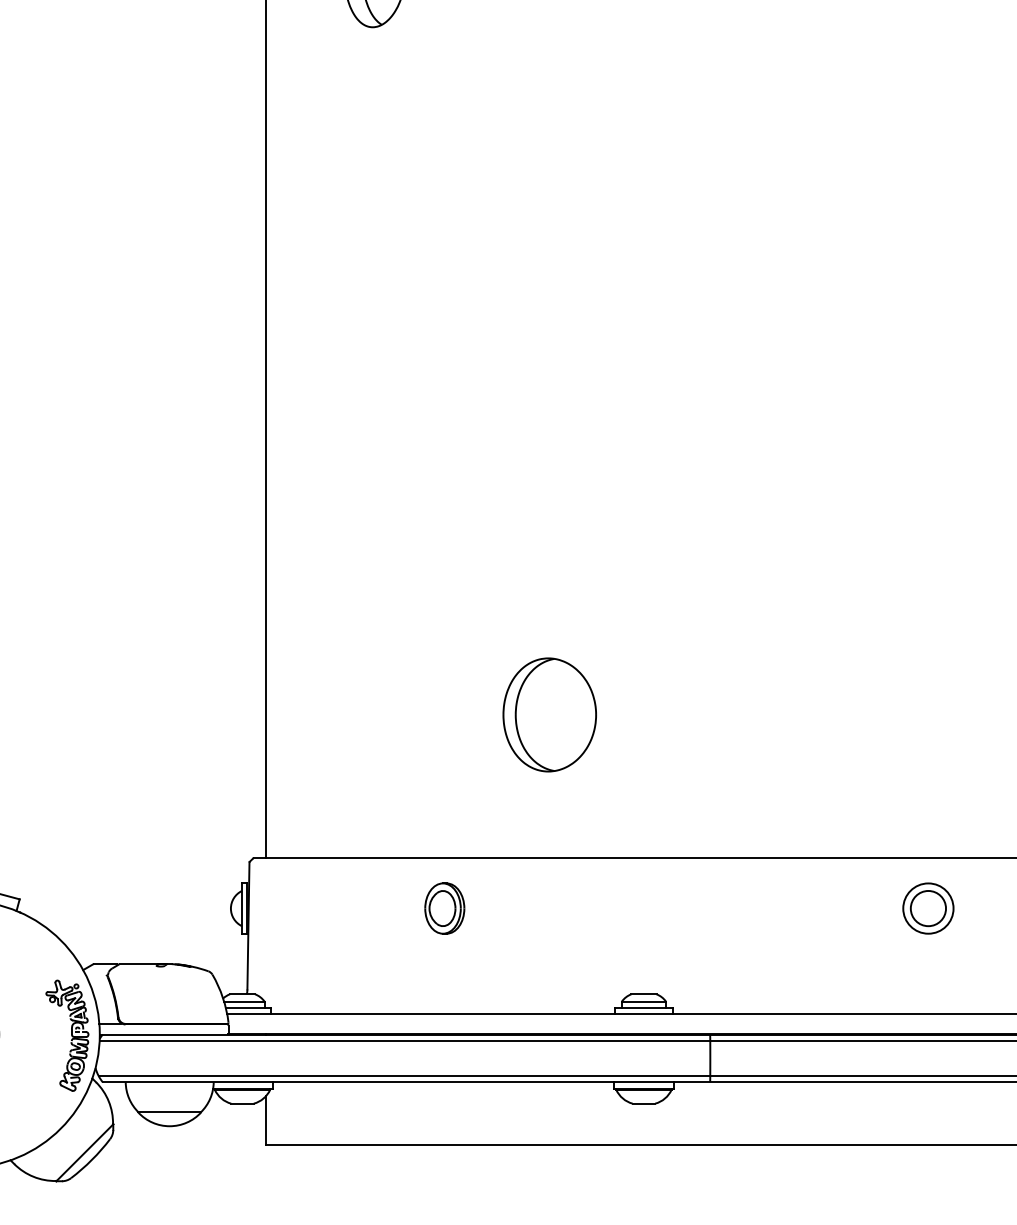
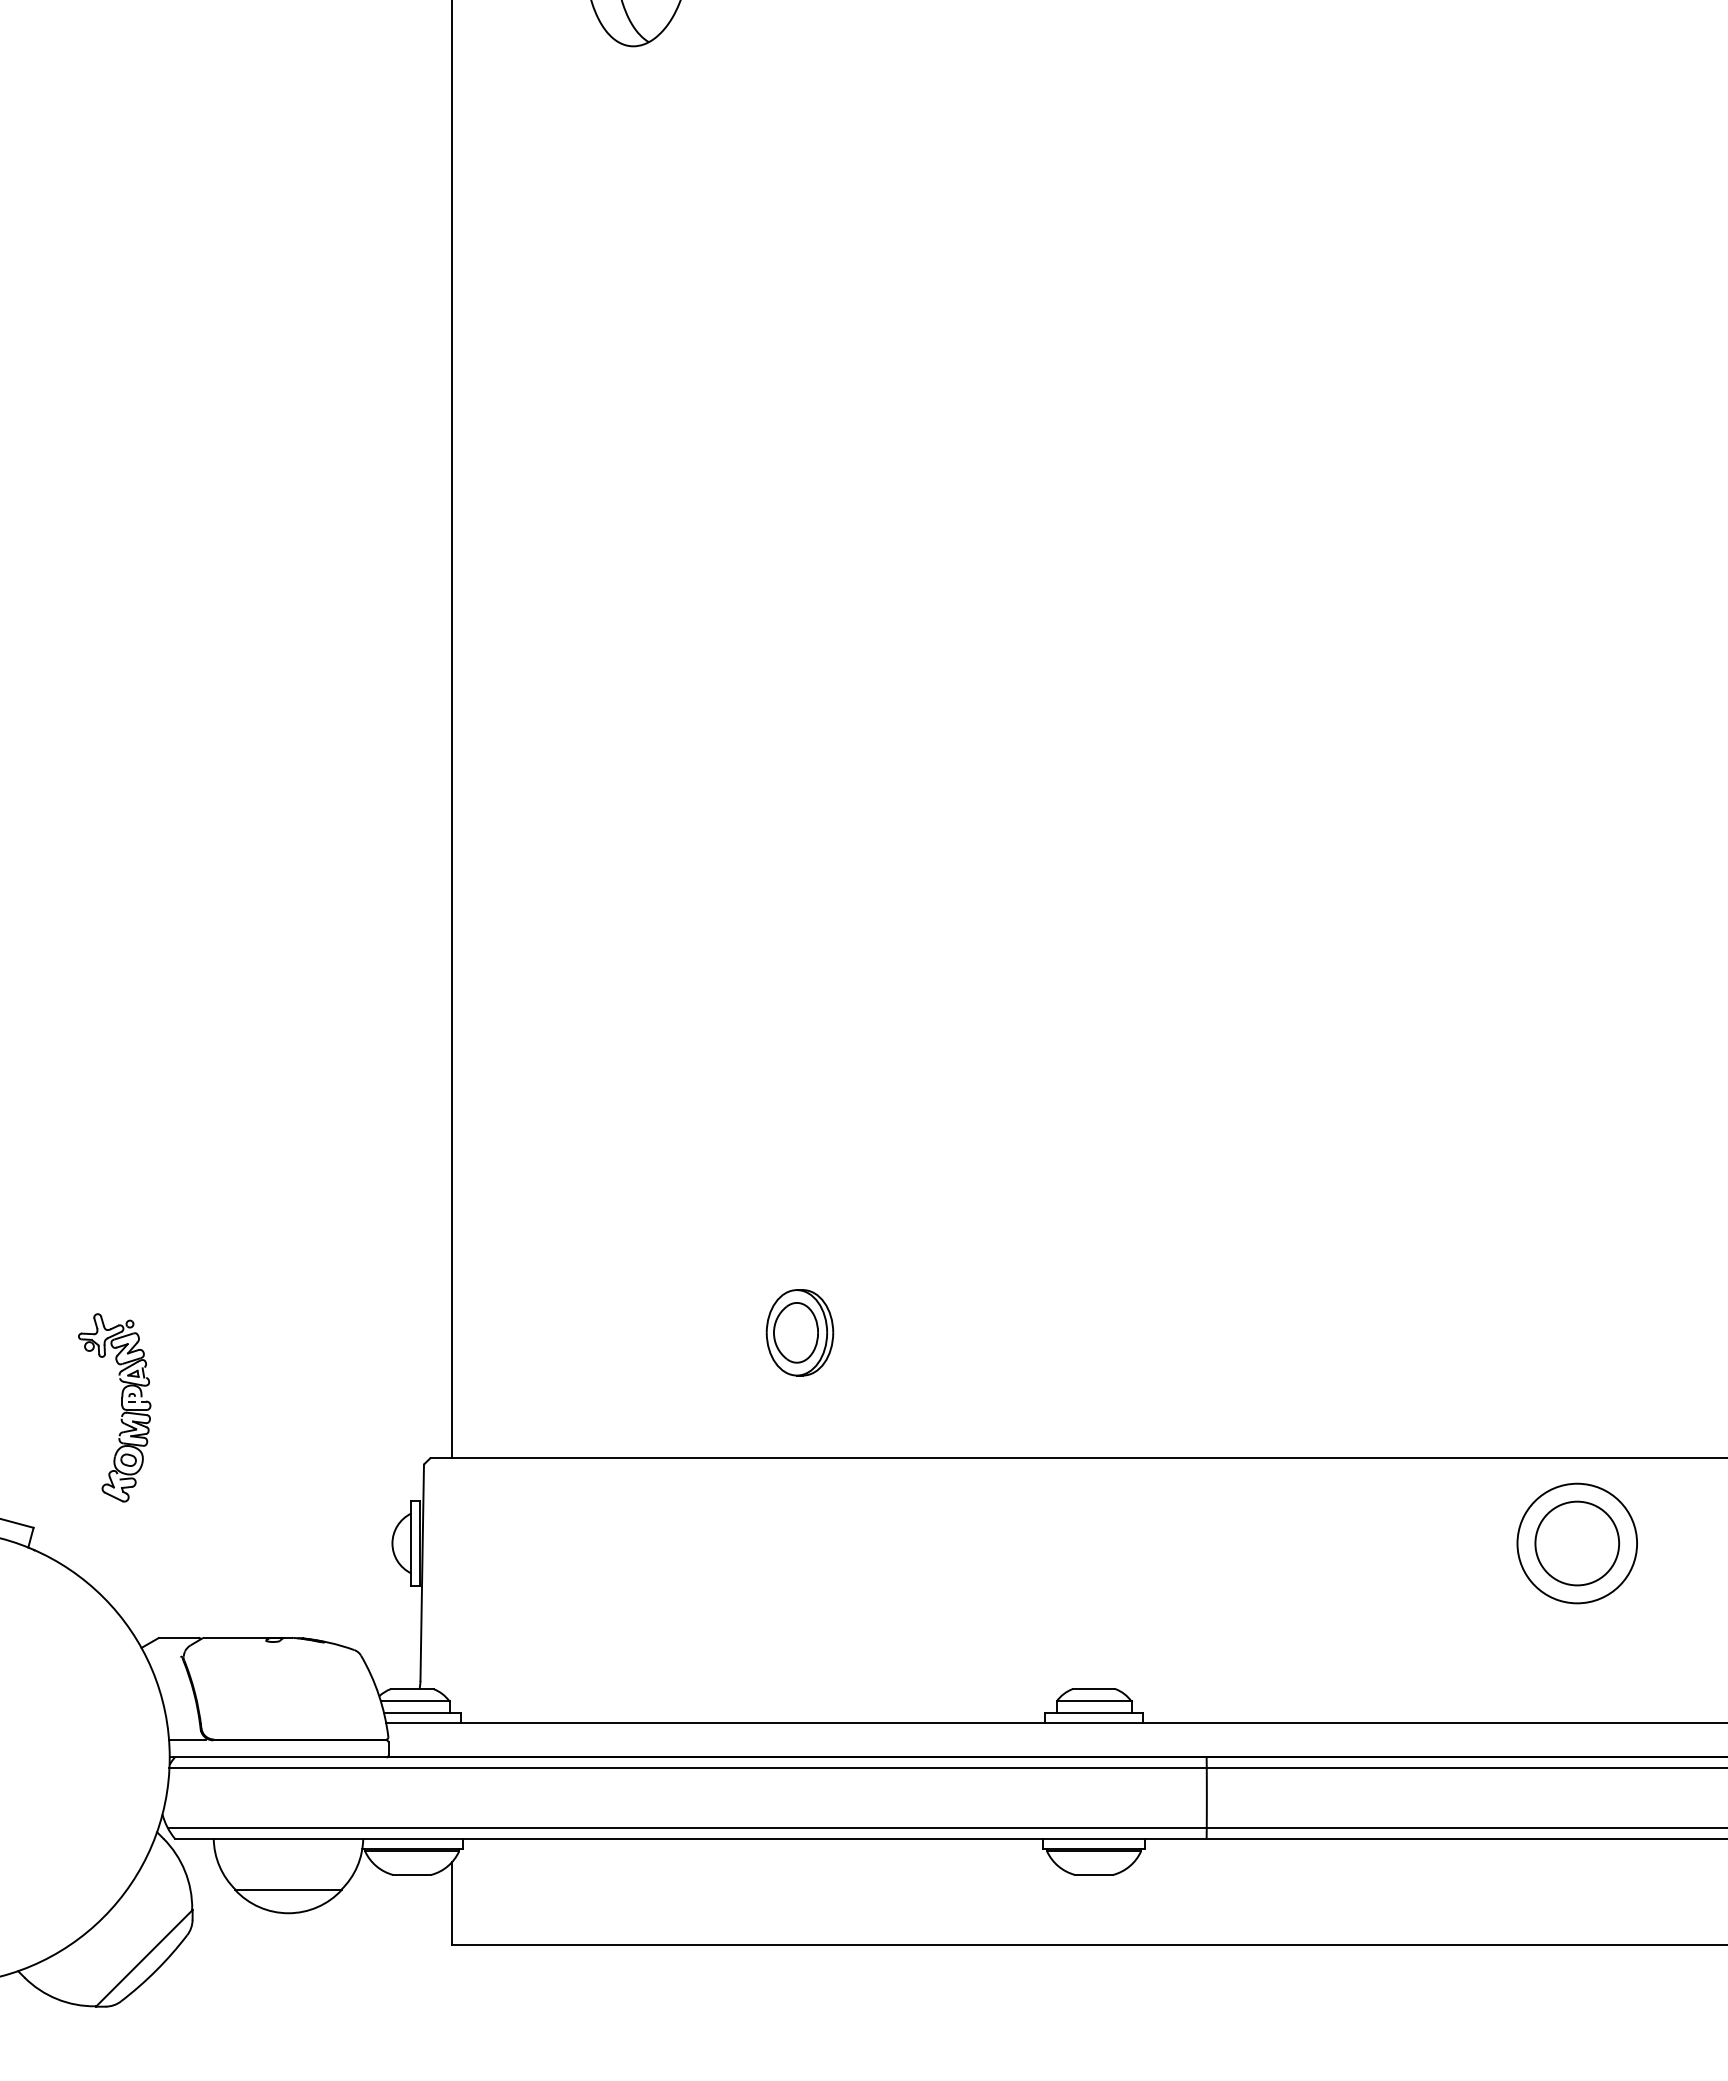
part: (549, 714) -> (933, 1213), removed
part: (444, 908) -> (799, 1332), moved
part: (928, 908) -> (1577, 1543), size x1.4
part: (67, 1035) -> (114, 1407), moved

